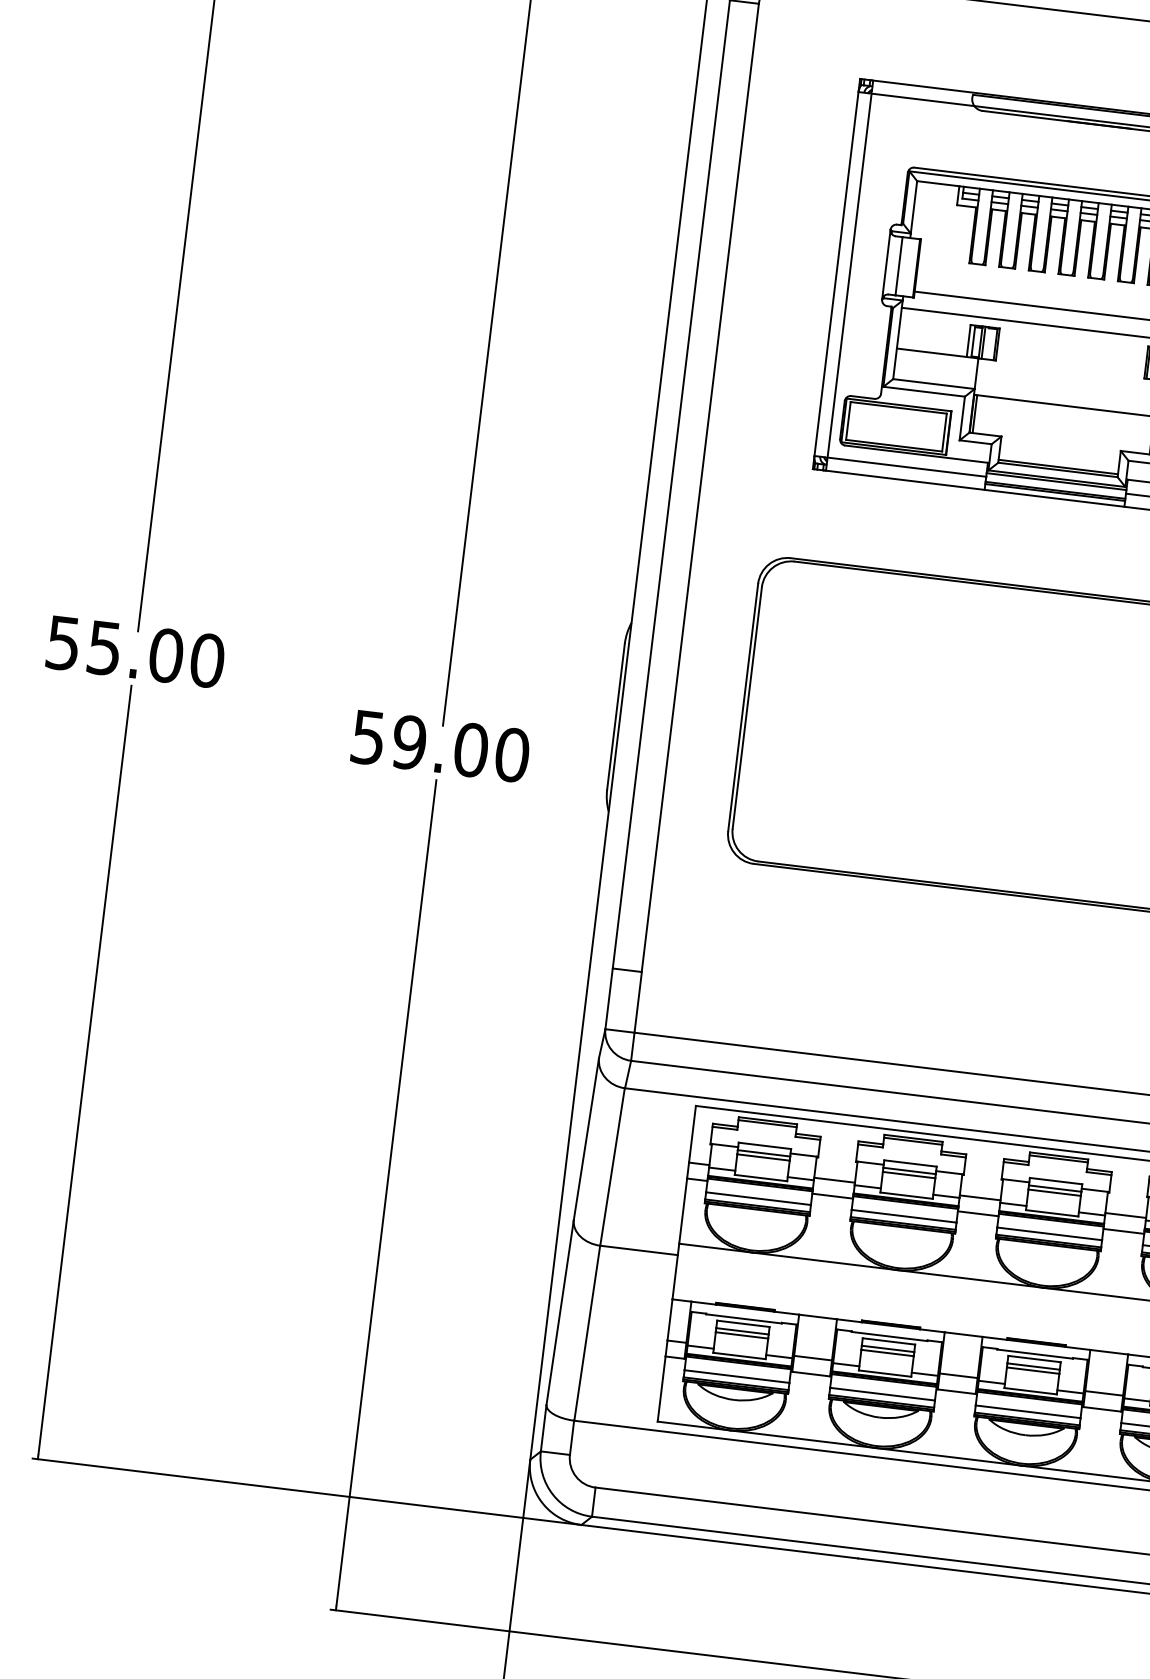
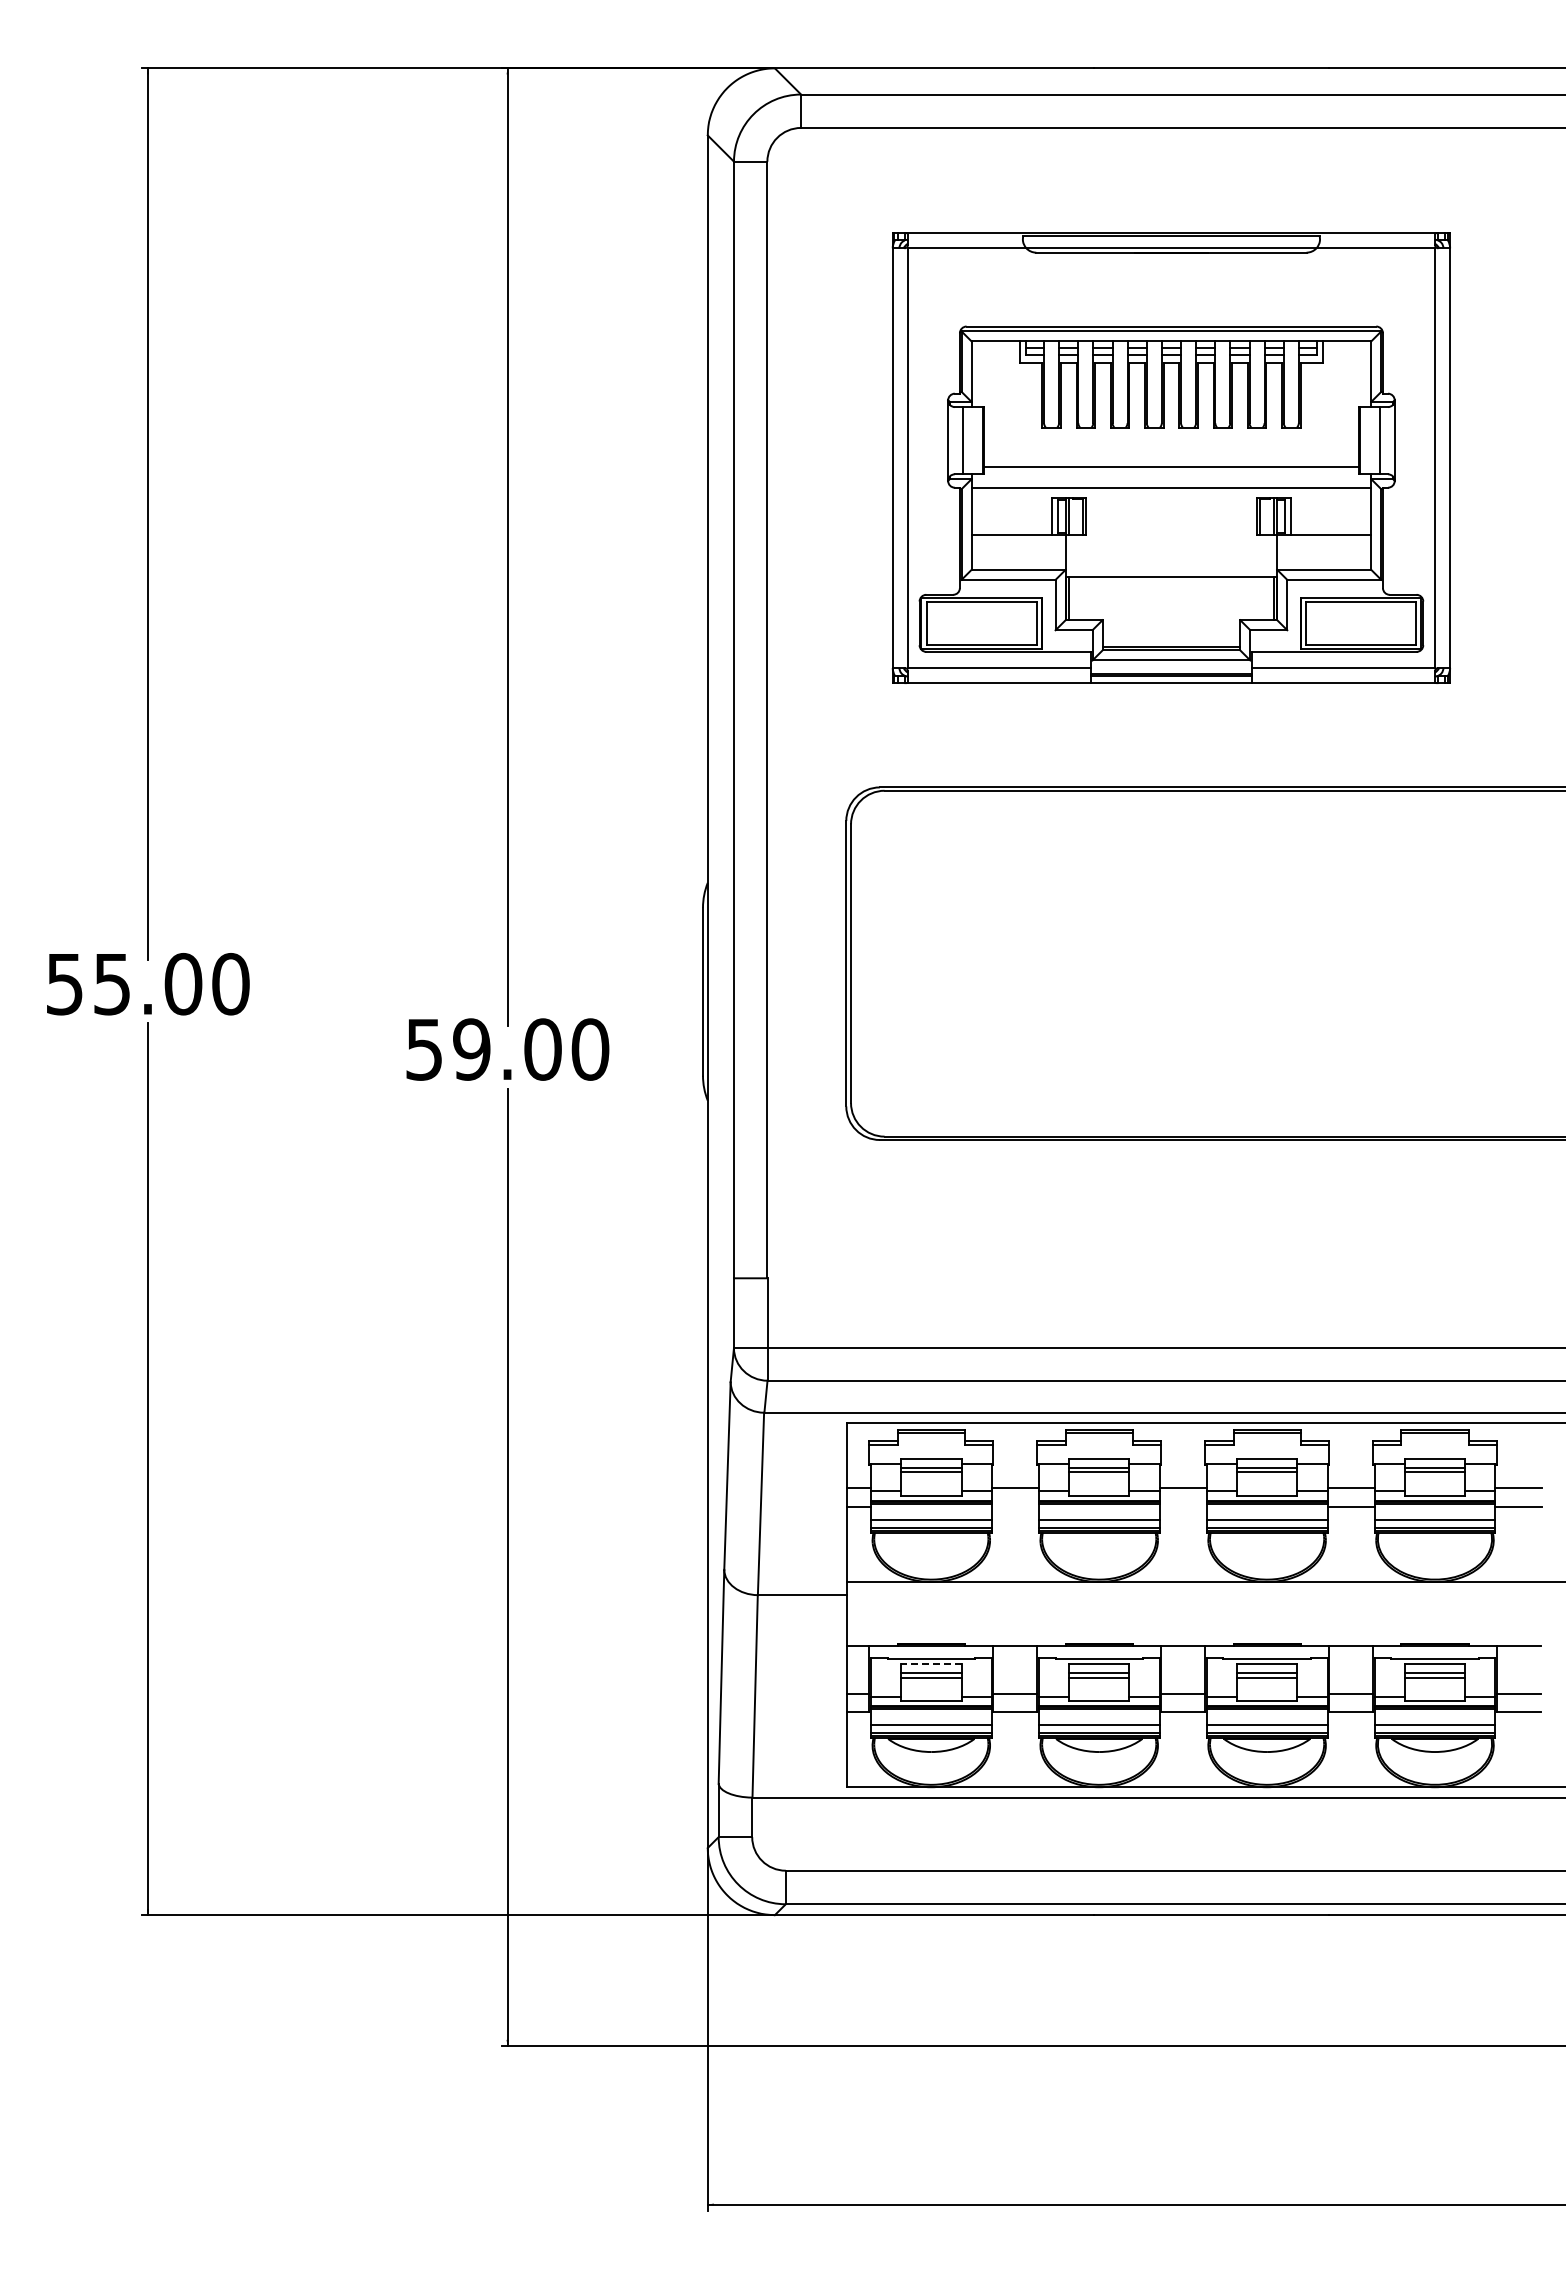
line: (1056, 481) -> (1171, 663), removed
line: (832, 1195) -> (1014, 1506), removed
line: (977, 1213) -> (1182, 1506), removed
line: (742, 1323) -> (930, 1664), solid -> dashed

